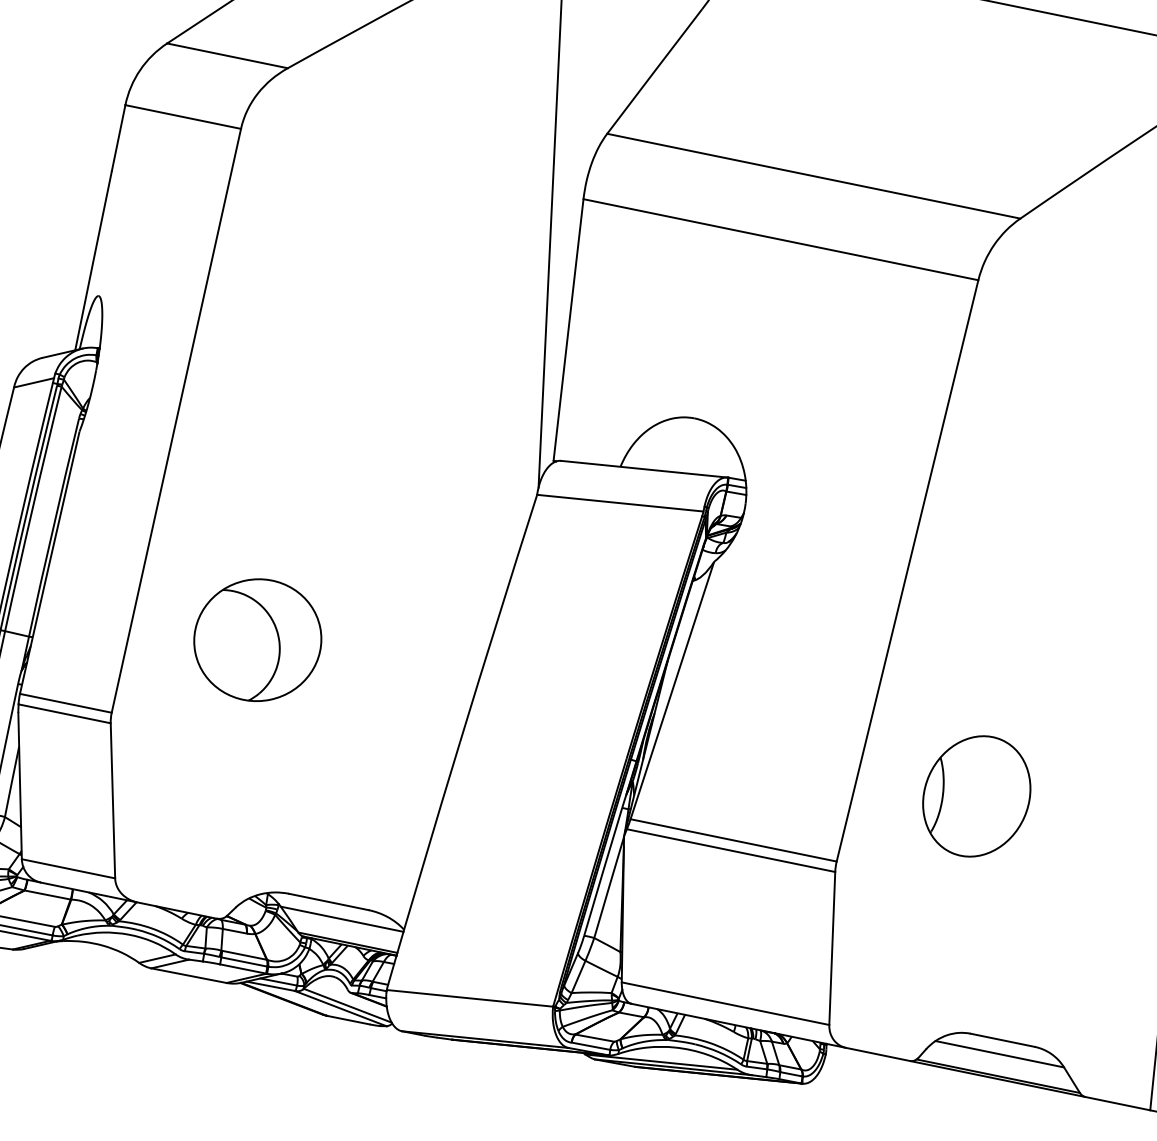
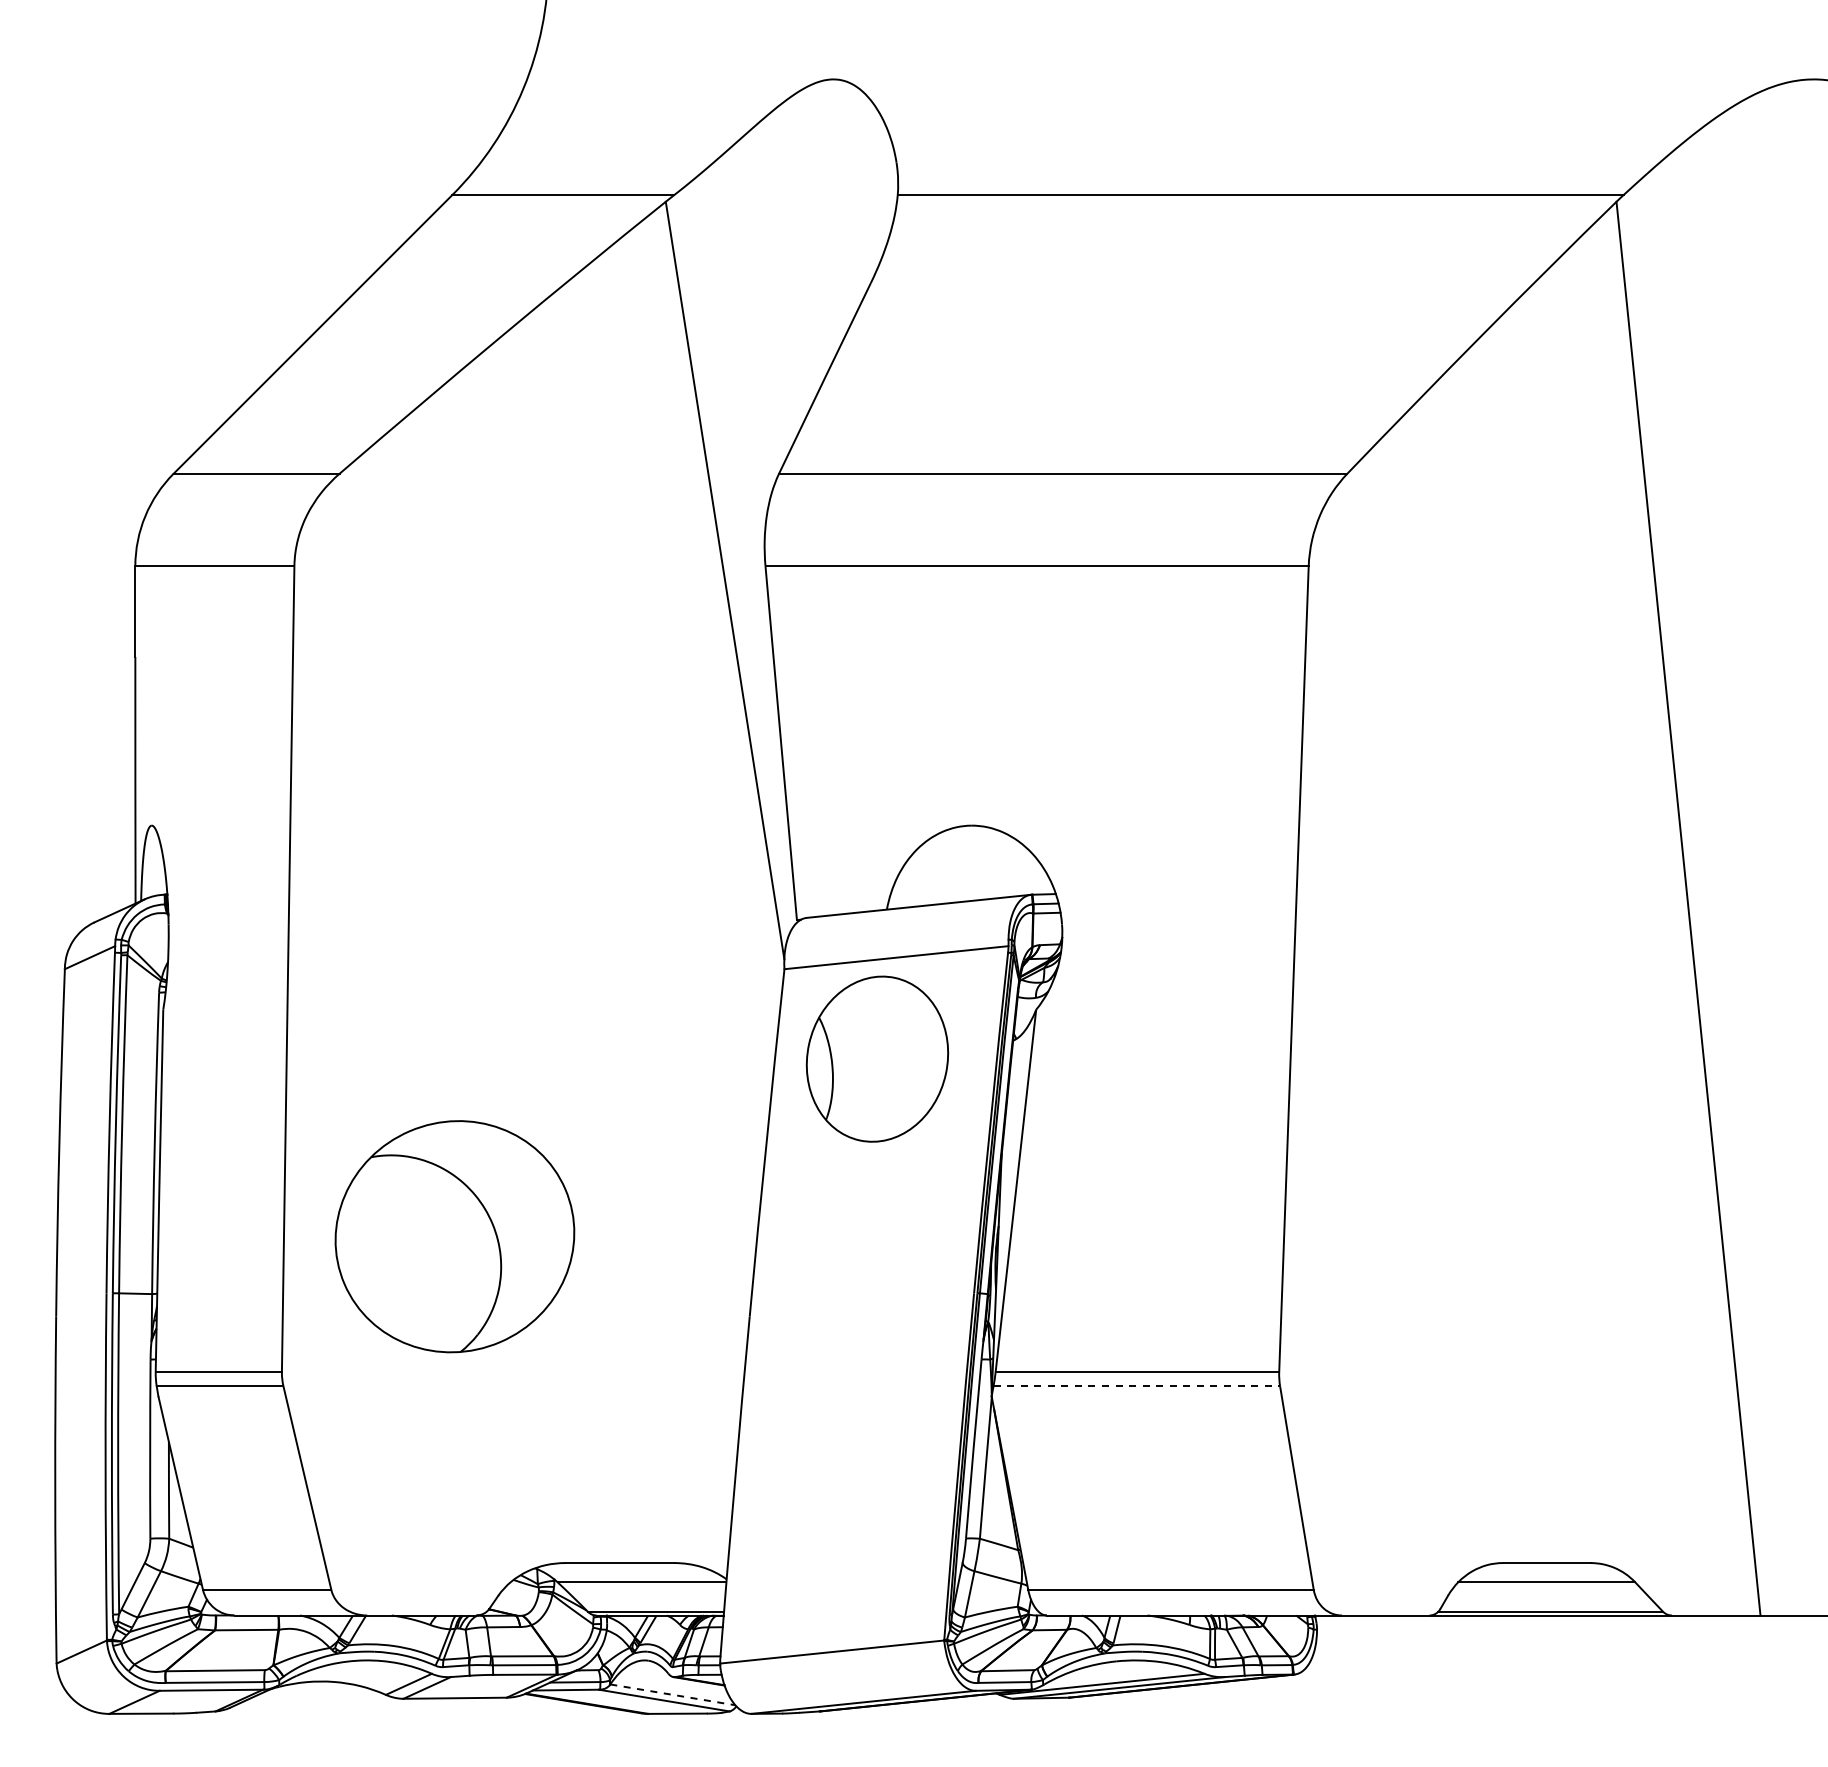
part: (258, 640) -> (455, 1236), size x1.4
part: (976, 795) -> (877, 1058), moved
line: (731, 850) -> (1137, 1386), solid -> dashed
line: (348, 1005) -> (673, 1694), solid -> dashed

